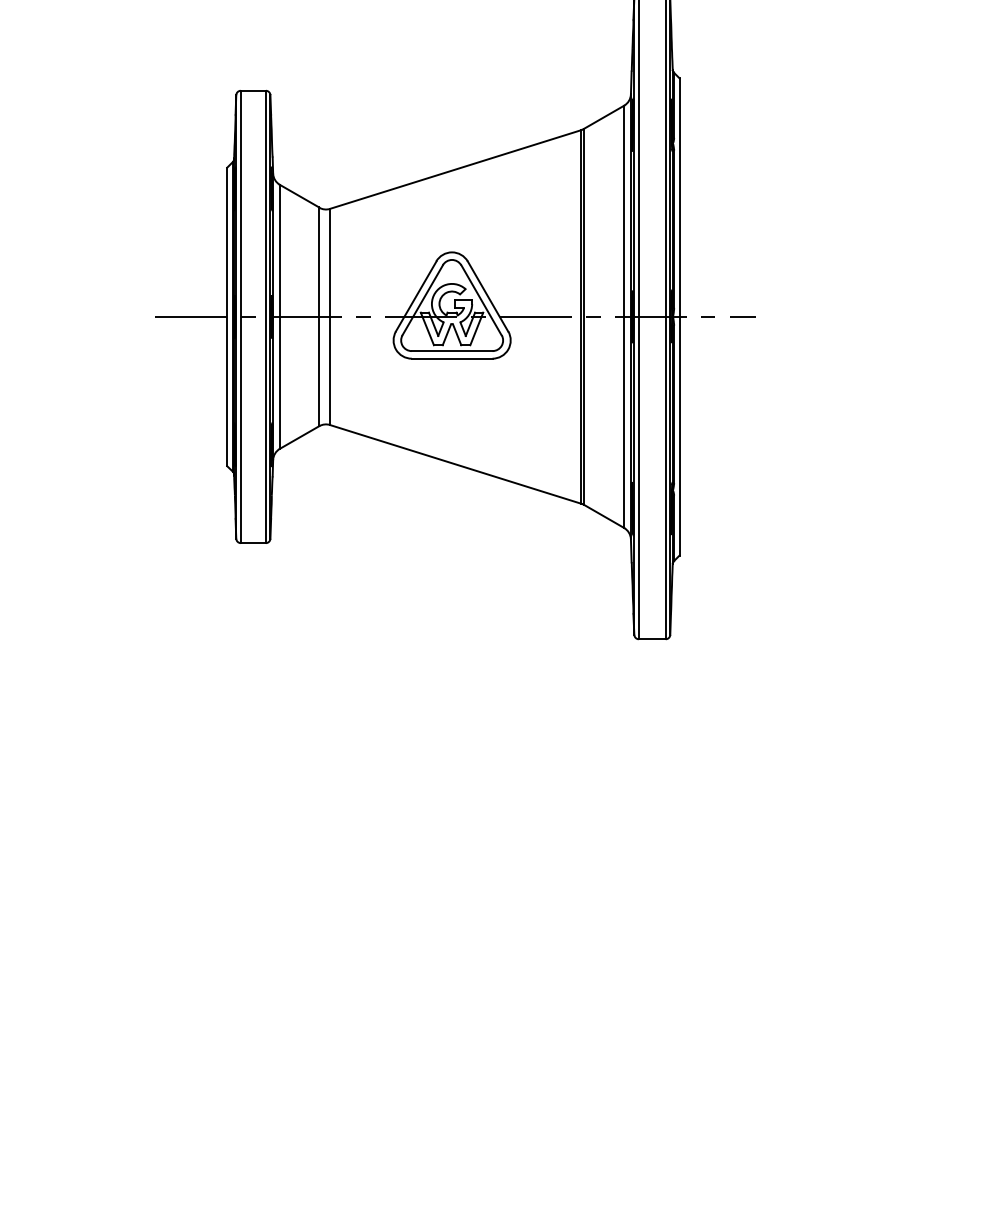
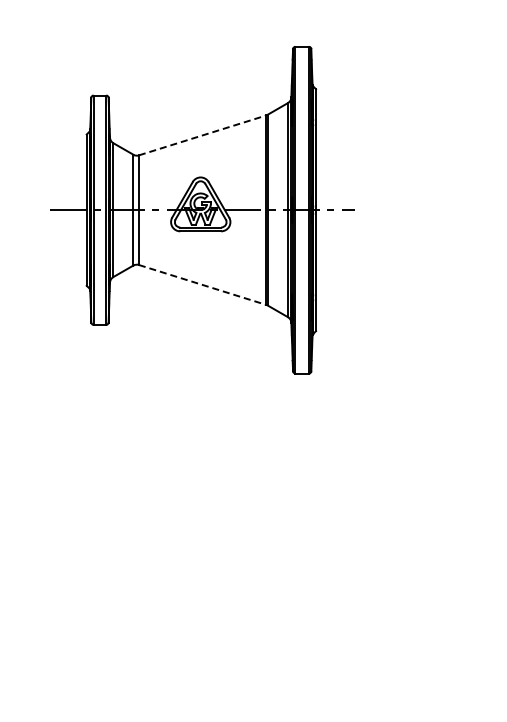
line: (455, 169) -> (202, 135), solid -> dashed
line: (455, 463) -> (202, 284), solid -> dashed

